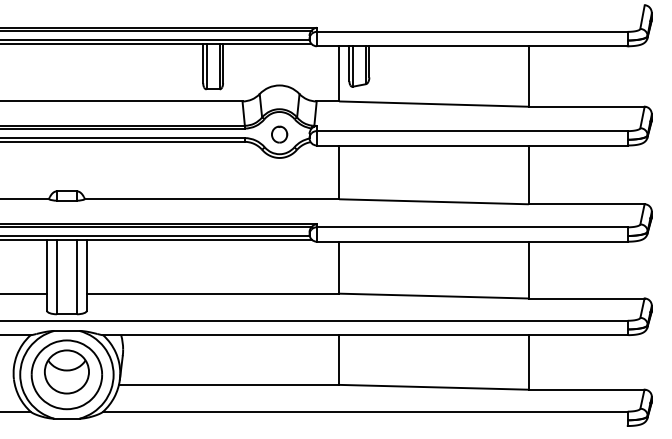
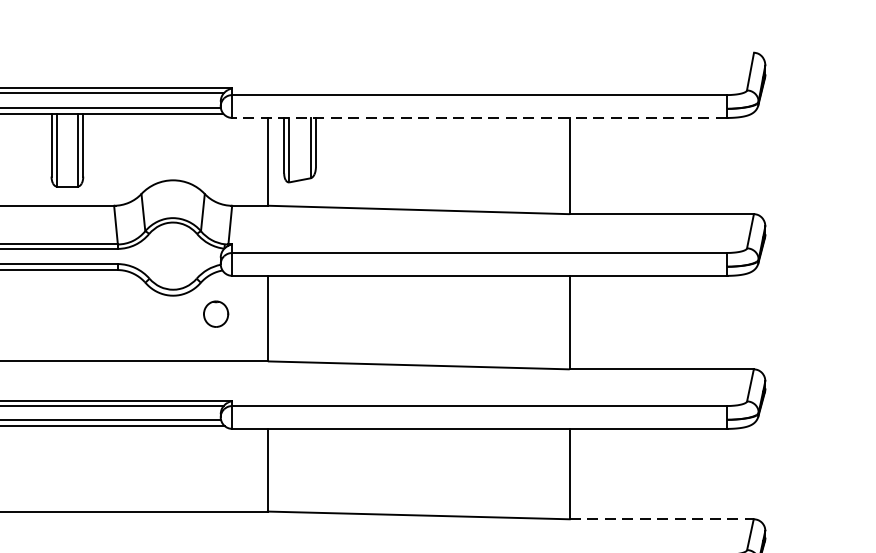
line: (471, 46) -> (478, 118), solid -> dashed
part: (279, 134) -> (215, 314), moved
line: (586, 298) -> (661, 519), solid -> dashed

